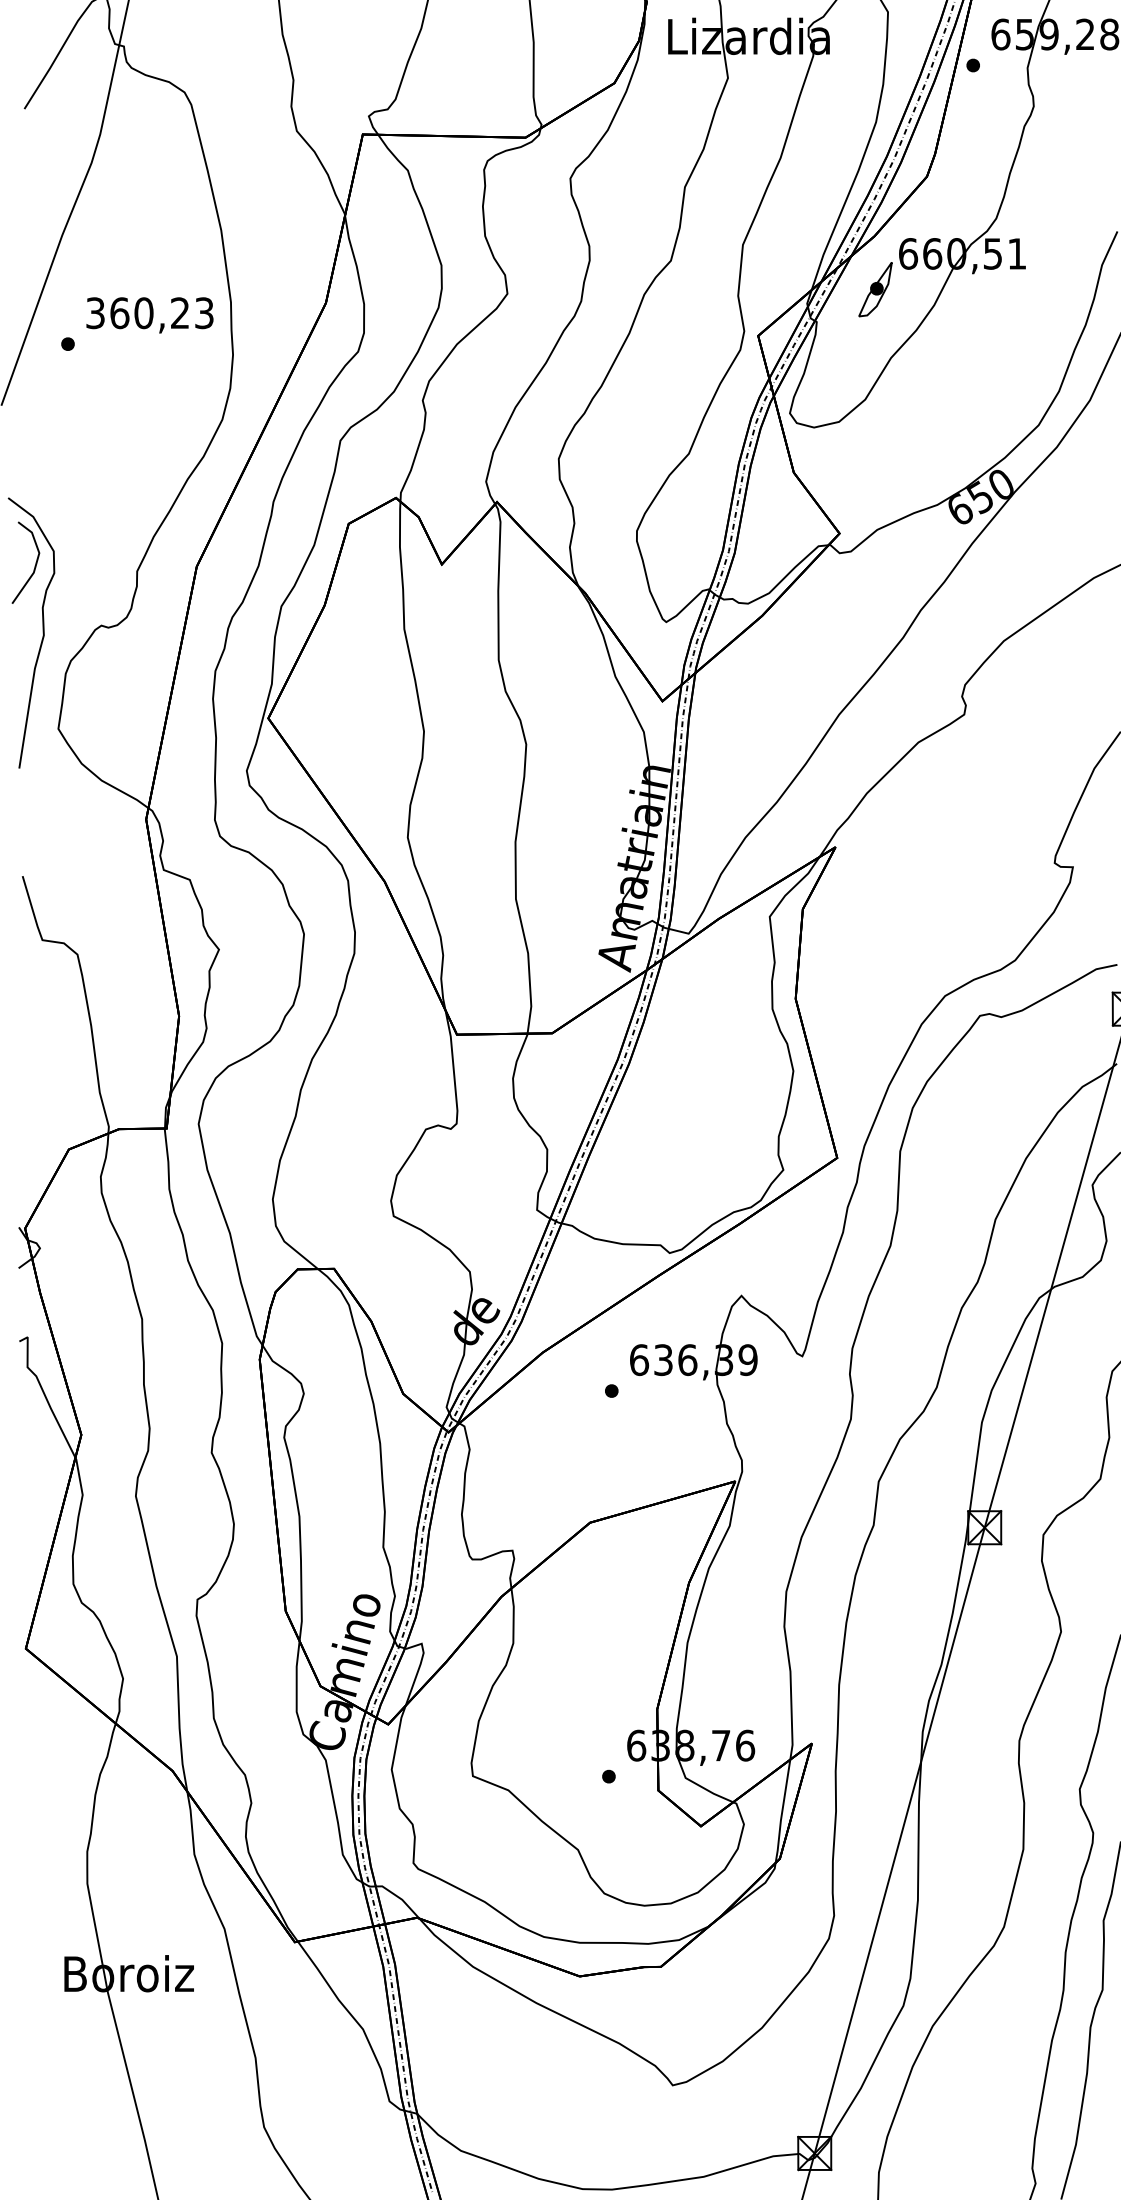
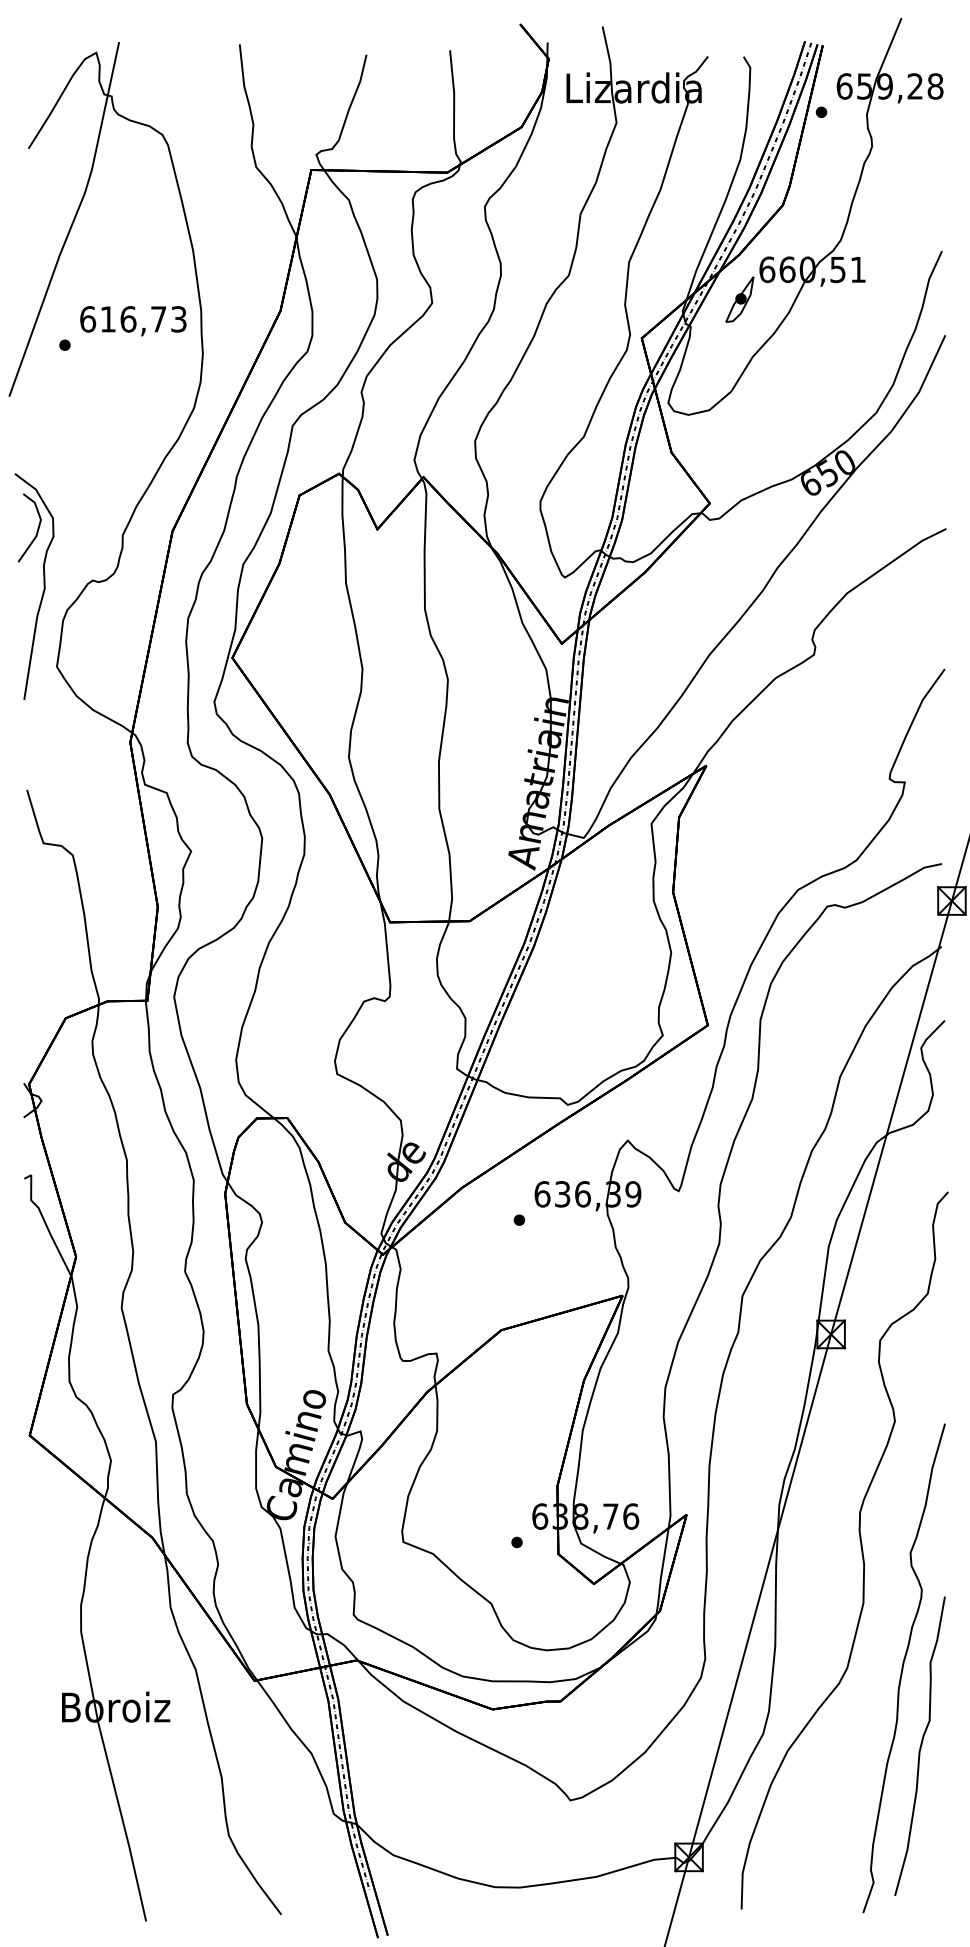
text: (138, 313) -> (123, 319), 360,23 -> 616,73

